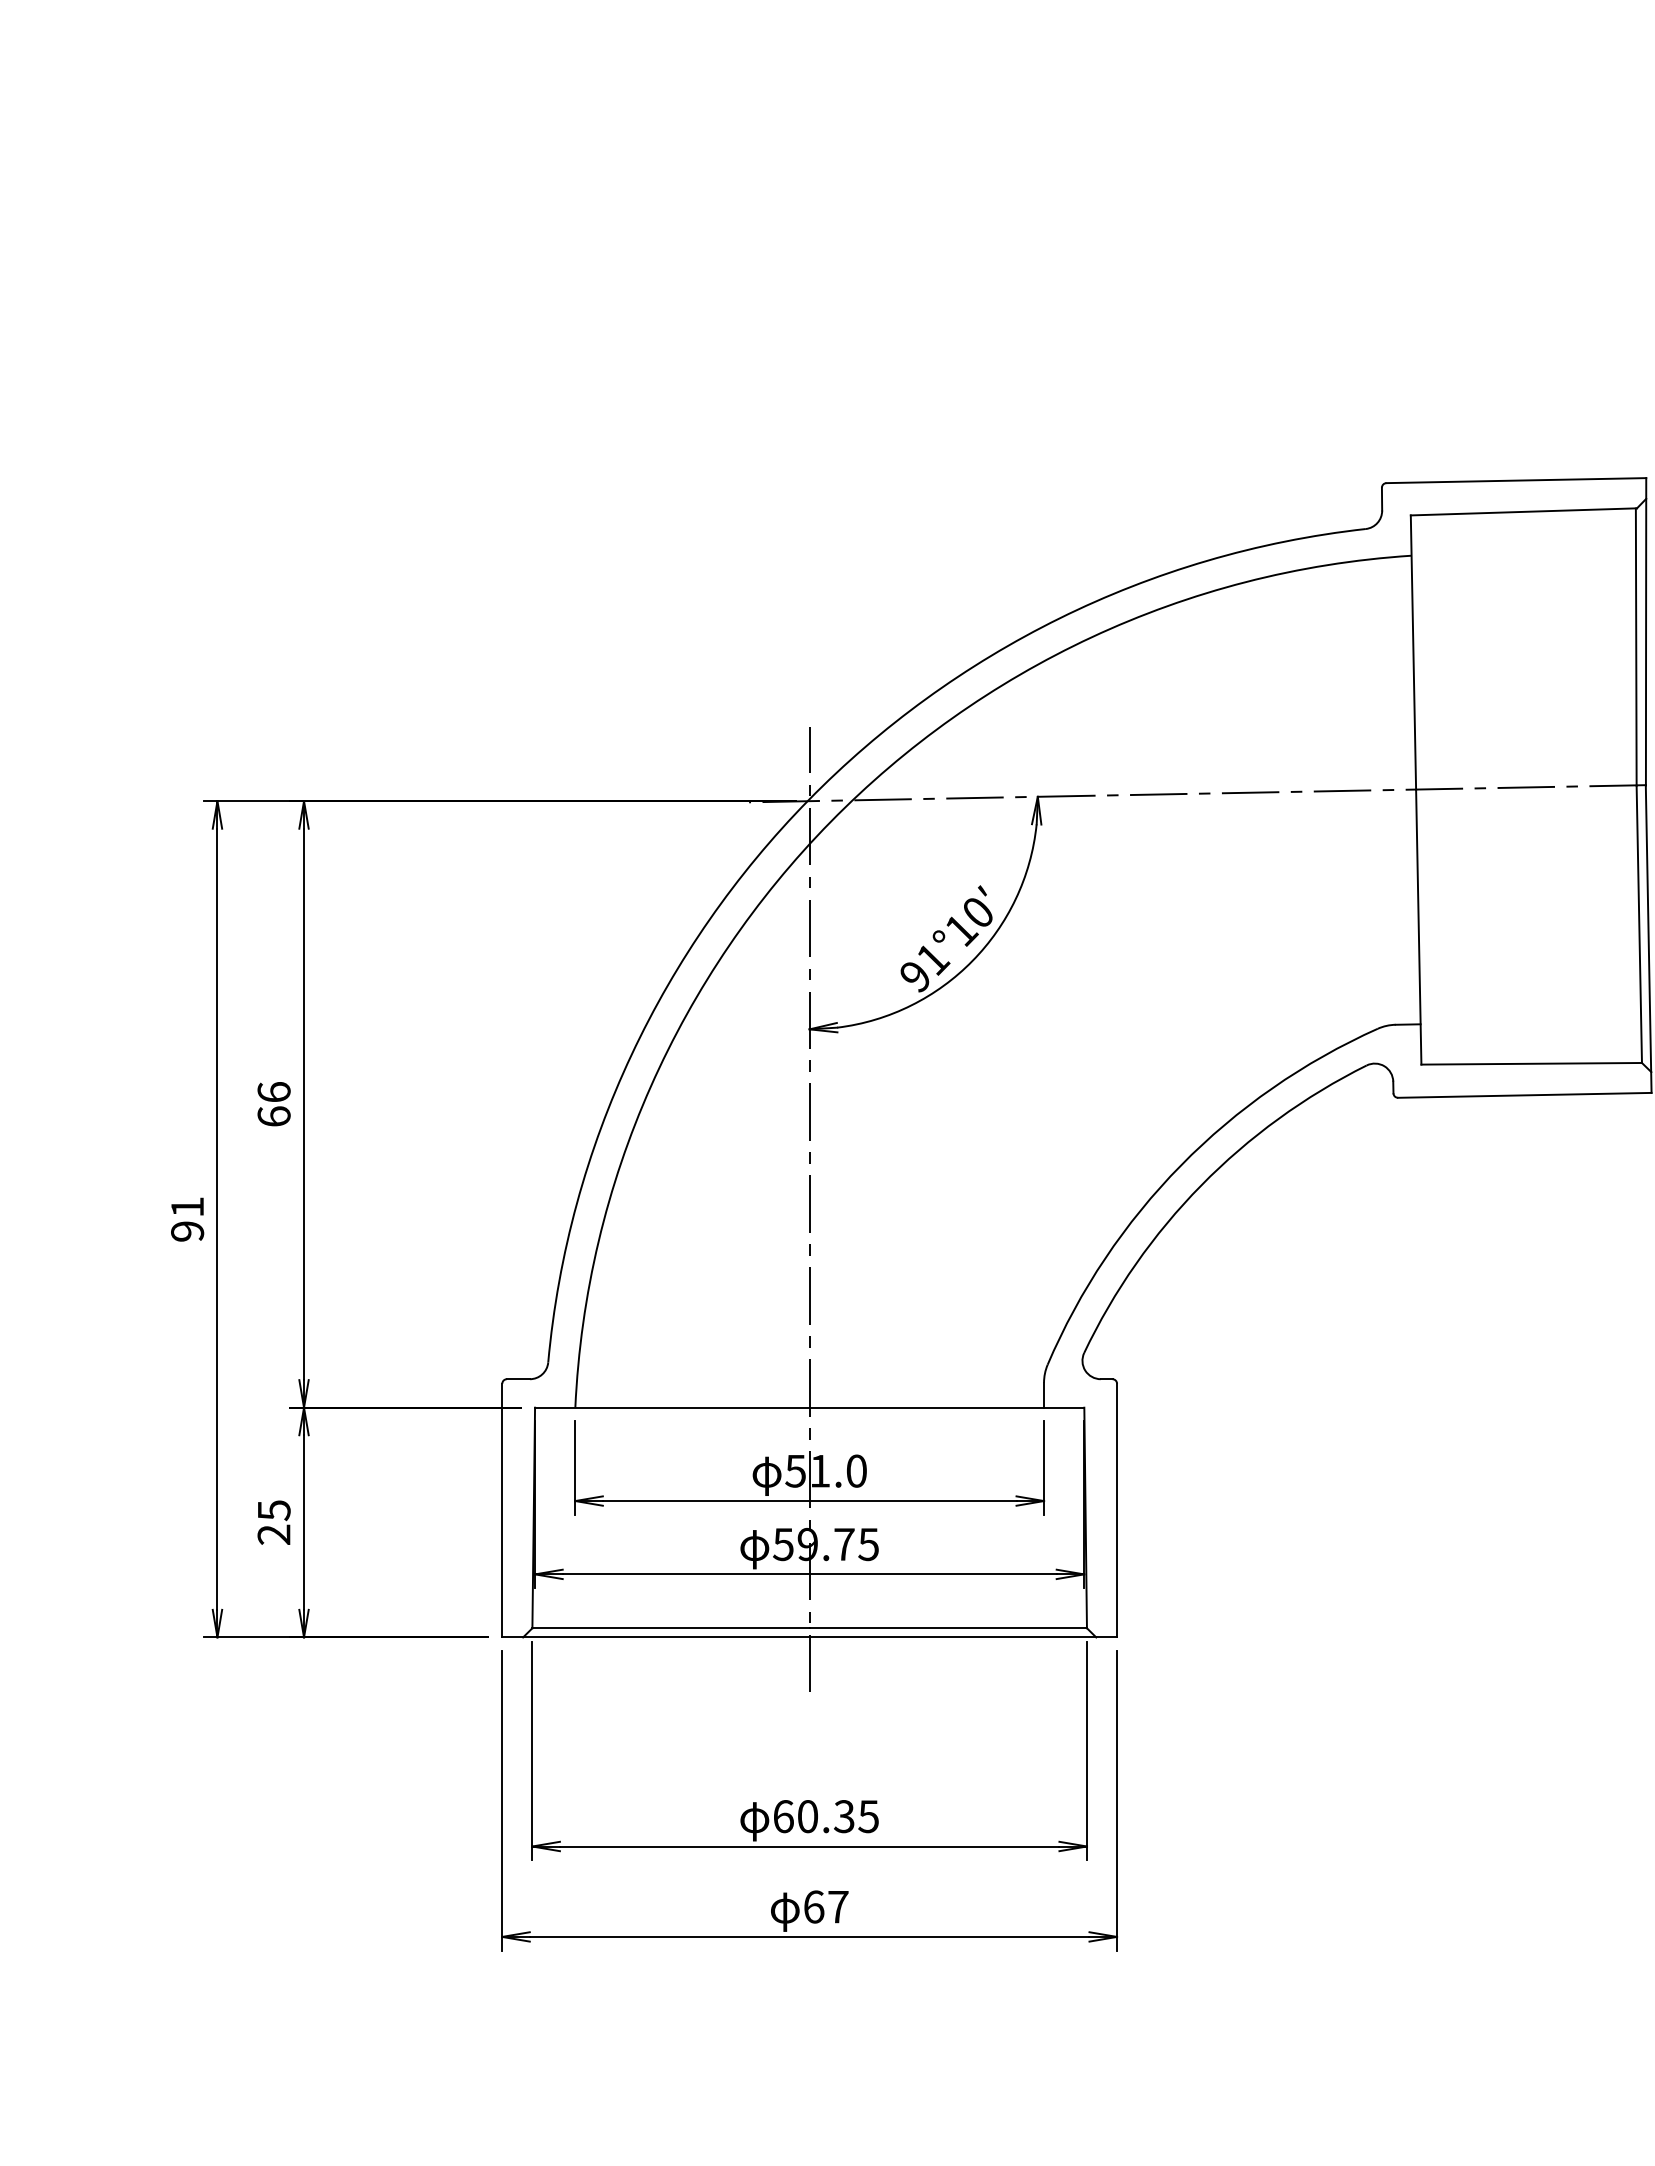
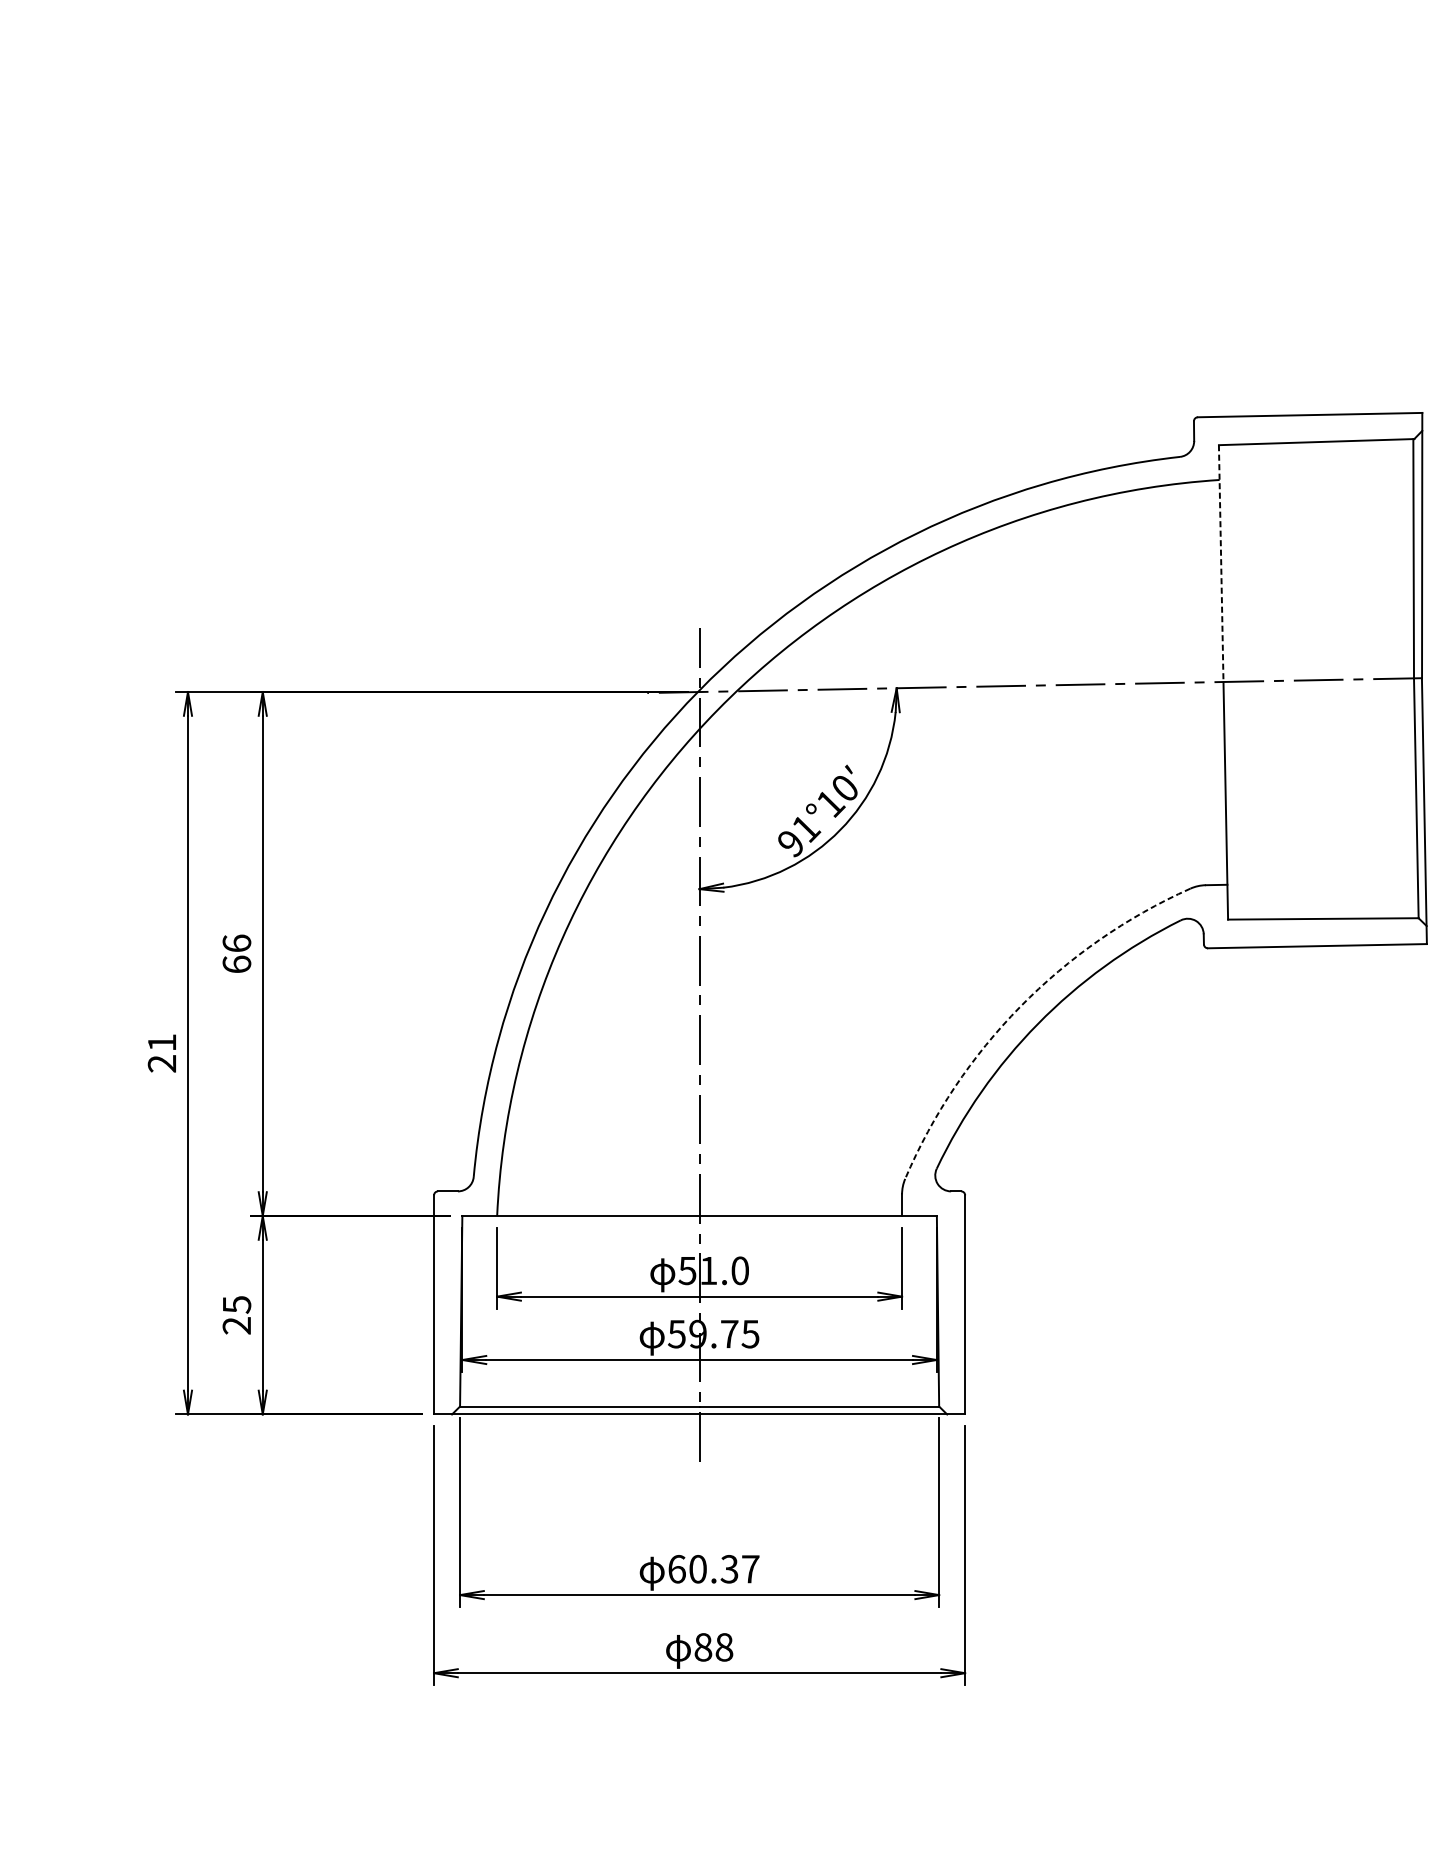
line: (1413, 653) -> (1221, 564), solid -> dashed
arc: (1180, 1165) -> (1019, 1006), solid -> dashed
text: (187, 1231) -> (162, 1063), 91 -> 21
text: (868, 1816) -> (750, 1569), 60.35 -> 60.37
text: (826, 1906) -> (714, 1646), 67 -> 88

